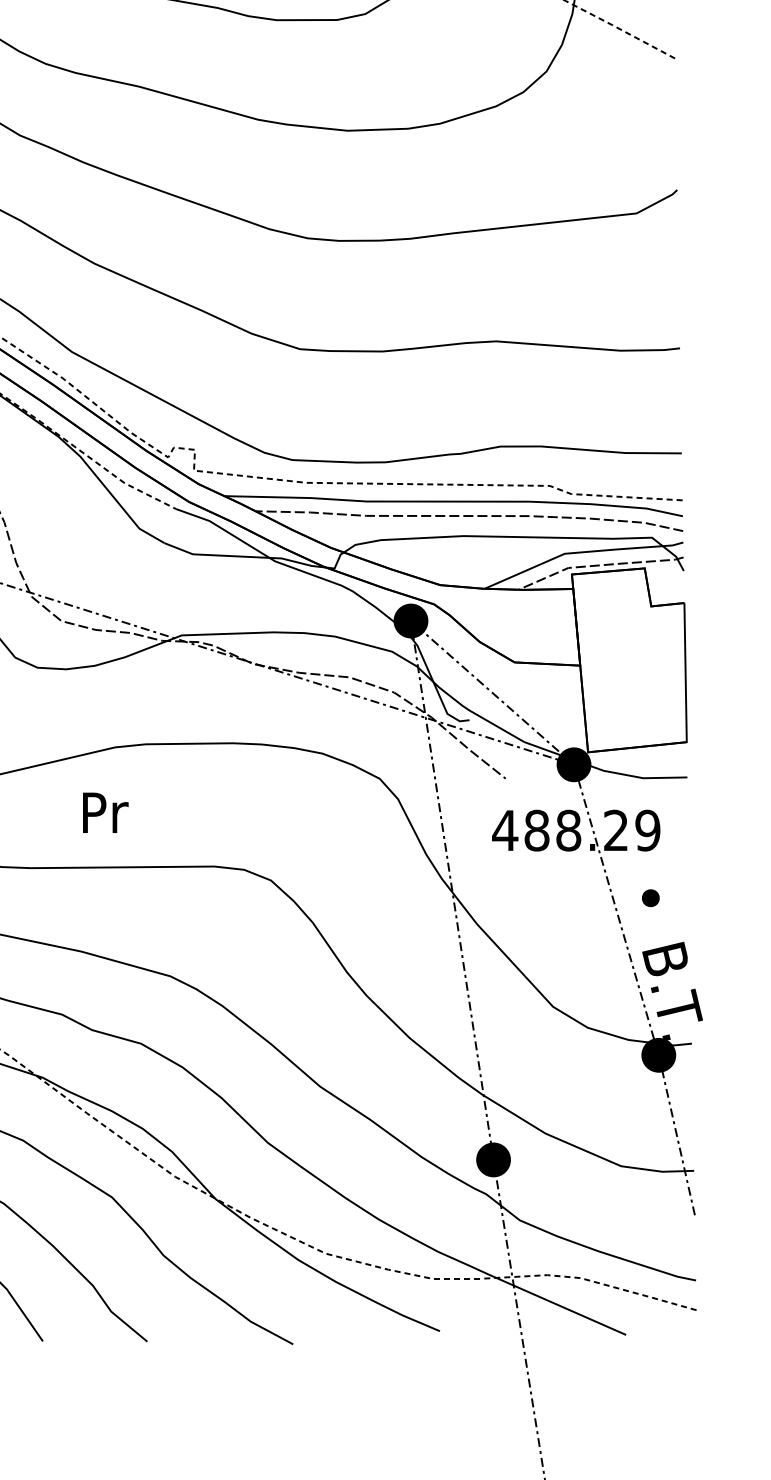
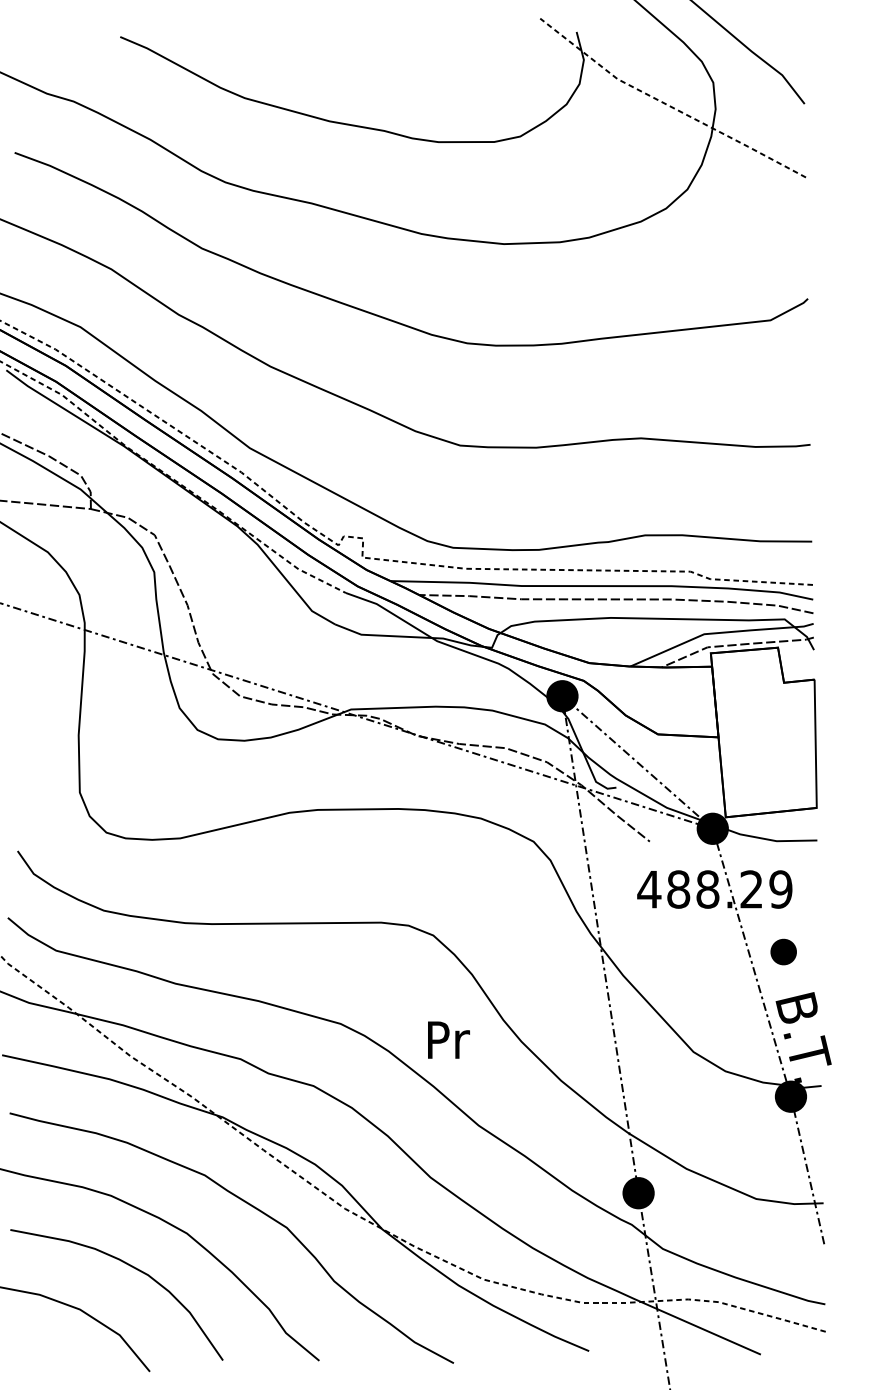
text: (105, 812) -> (448, 1039), moved
part: (650, 897) -> (783, 951), size x1.6

